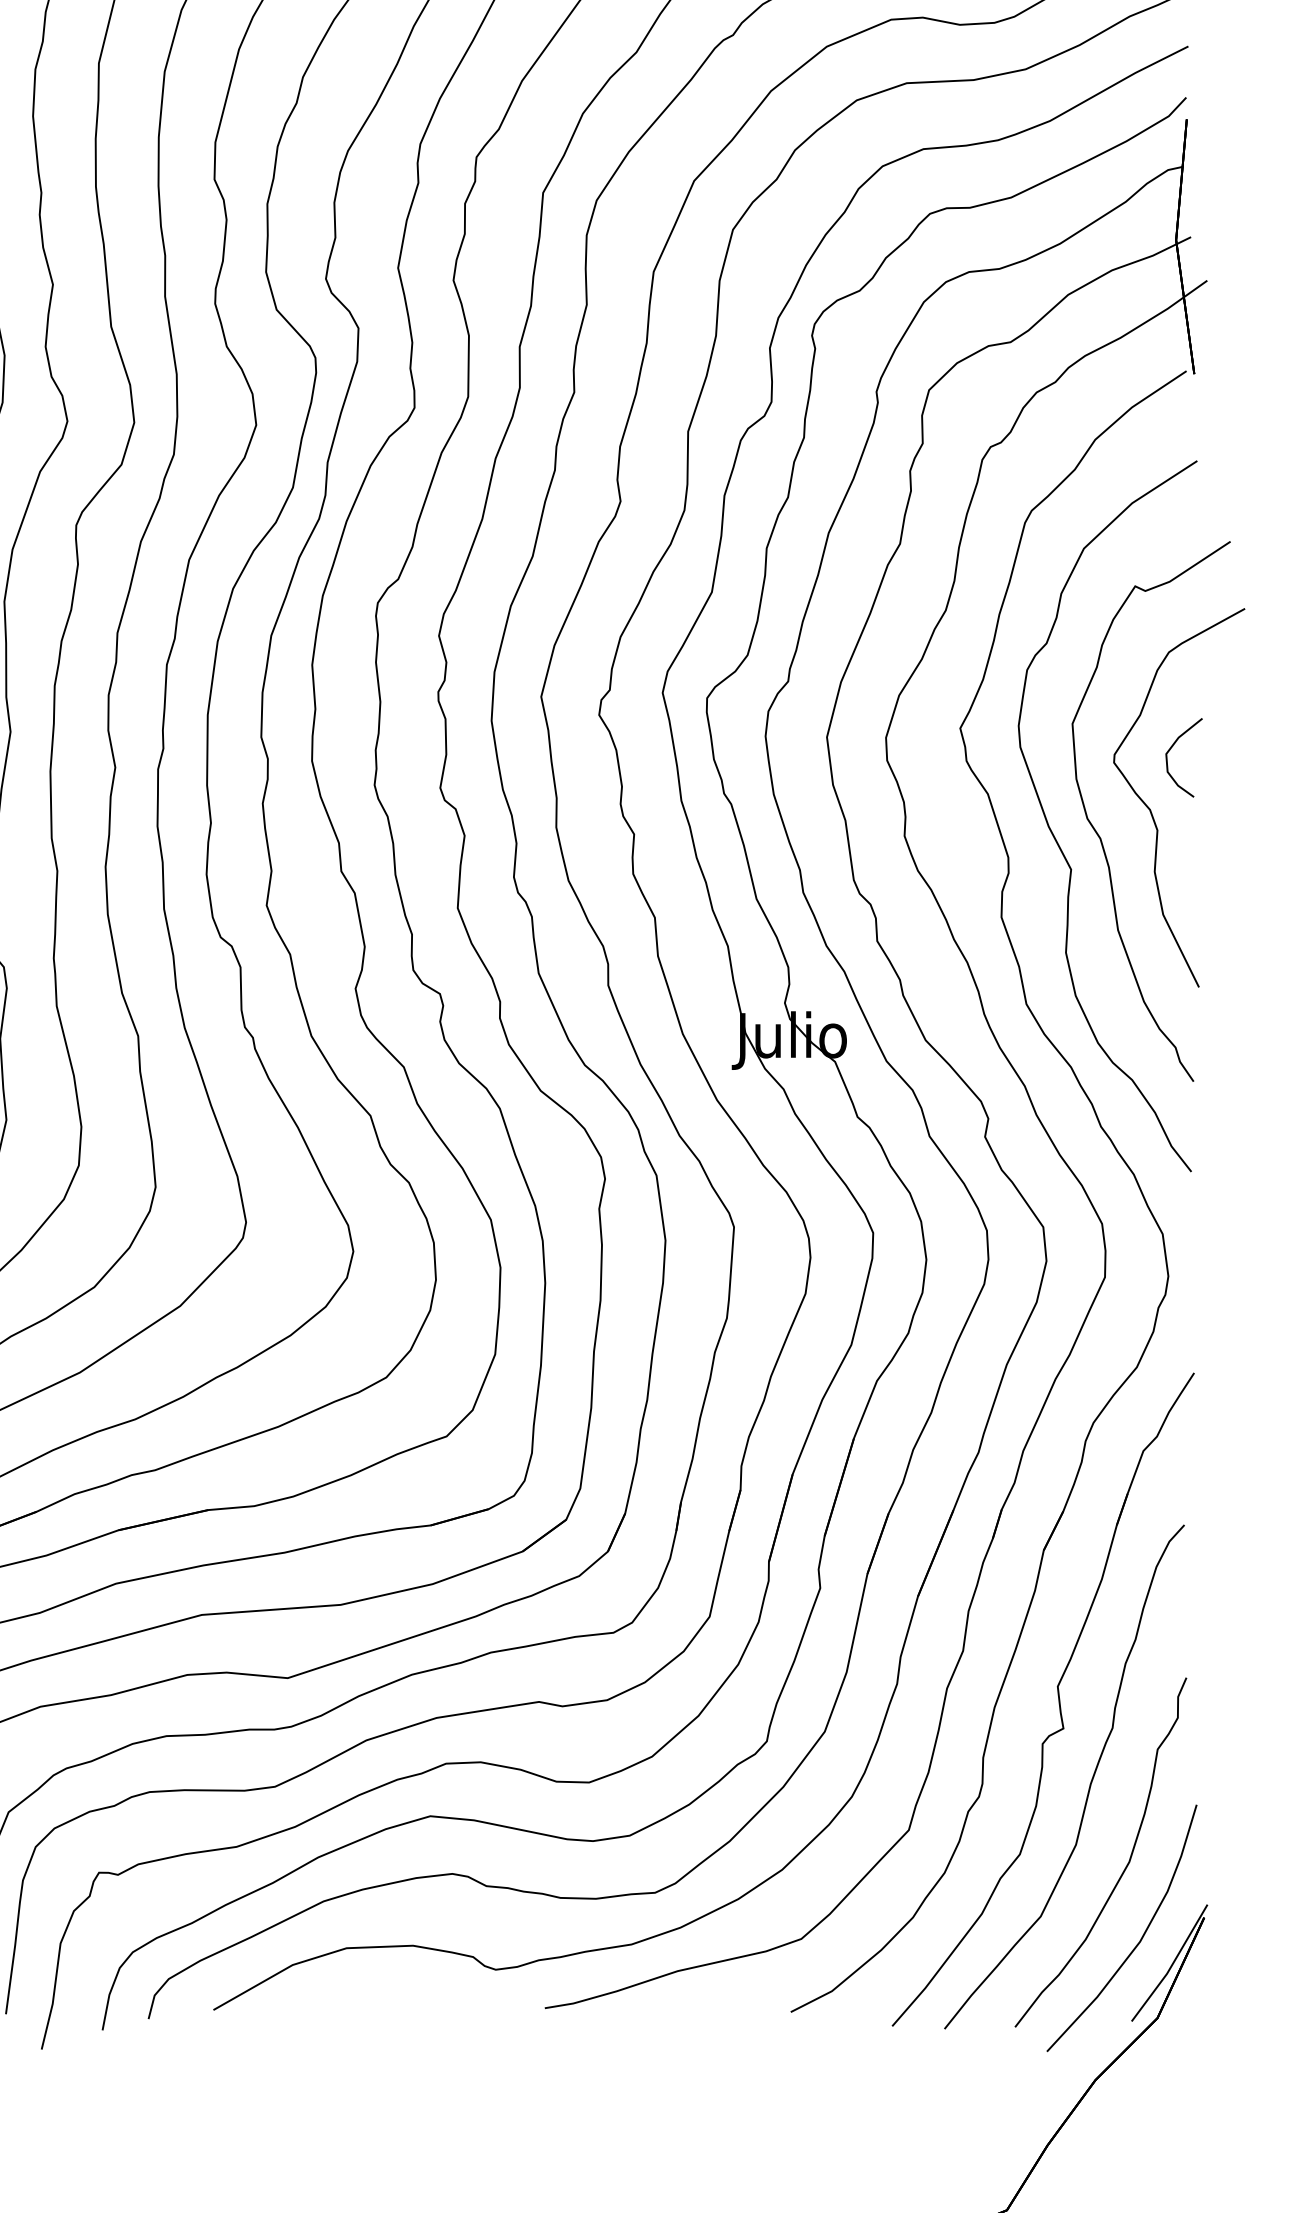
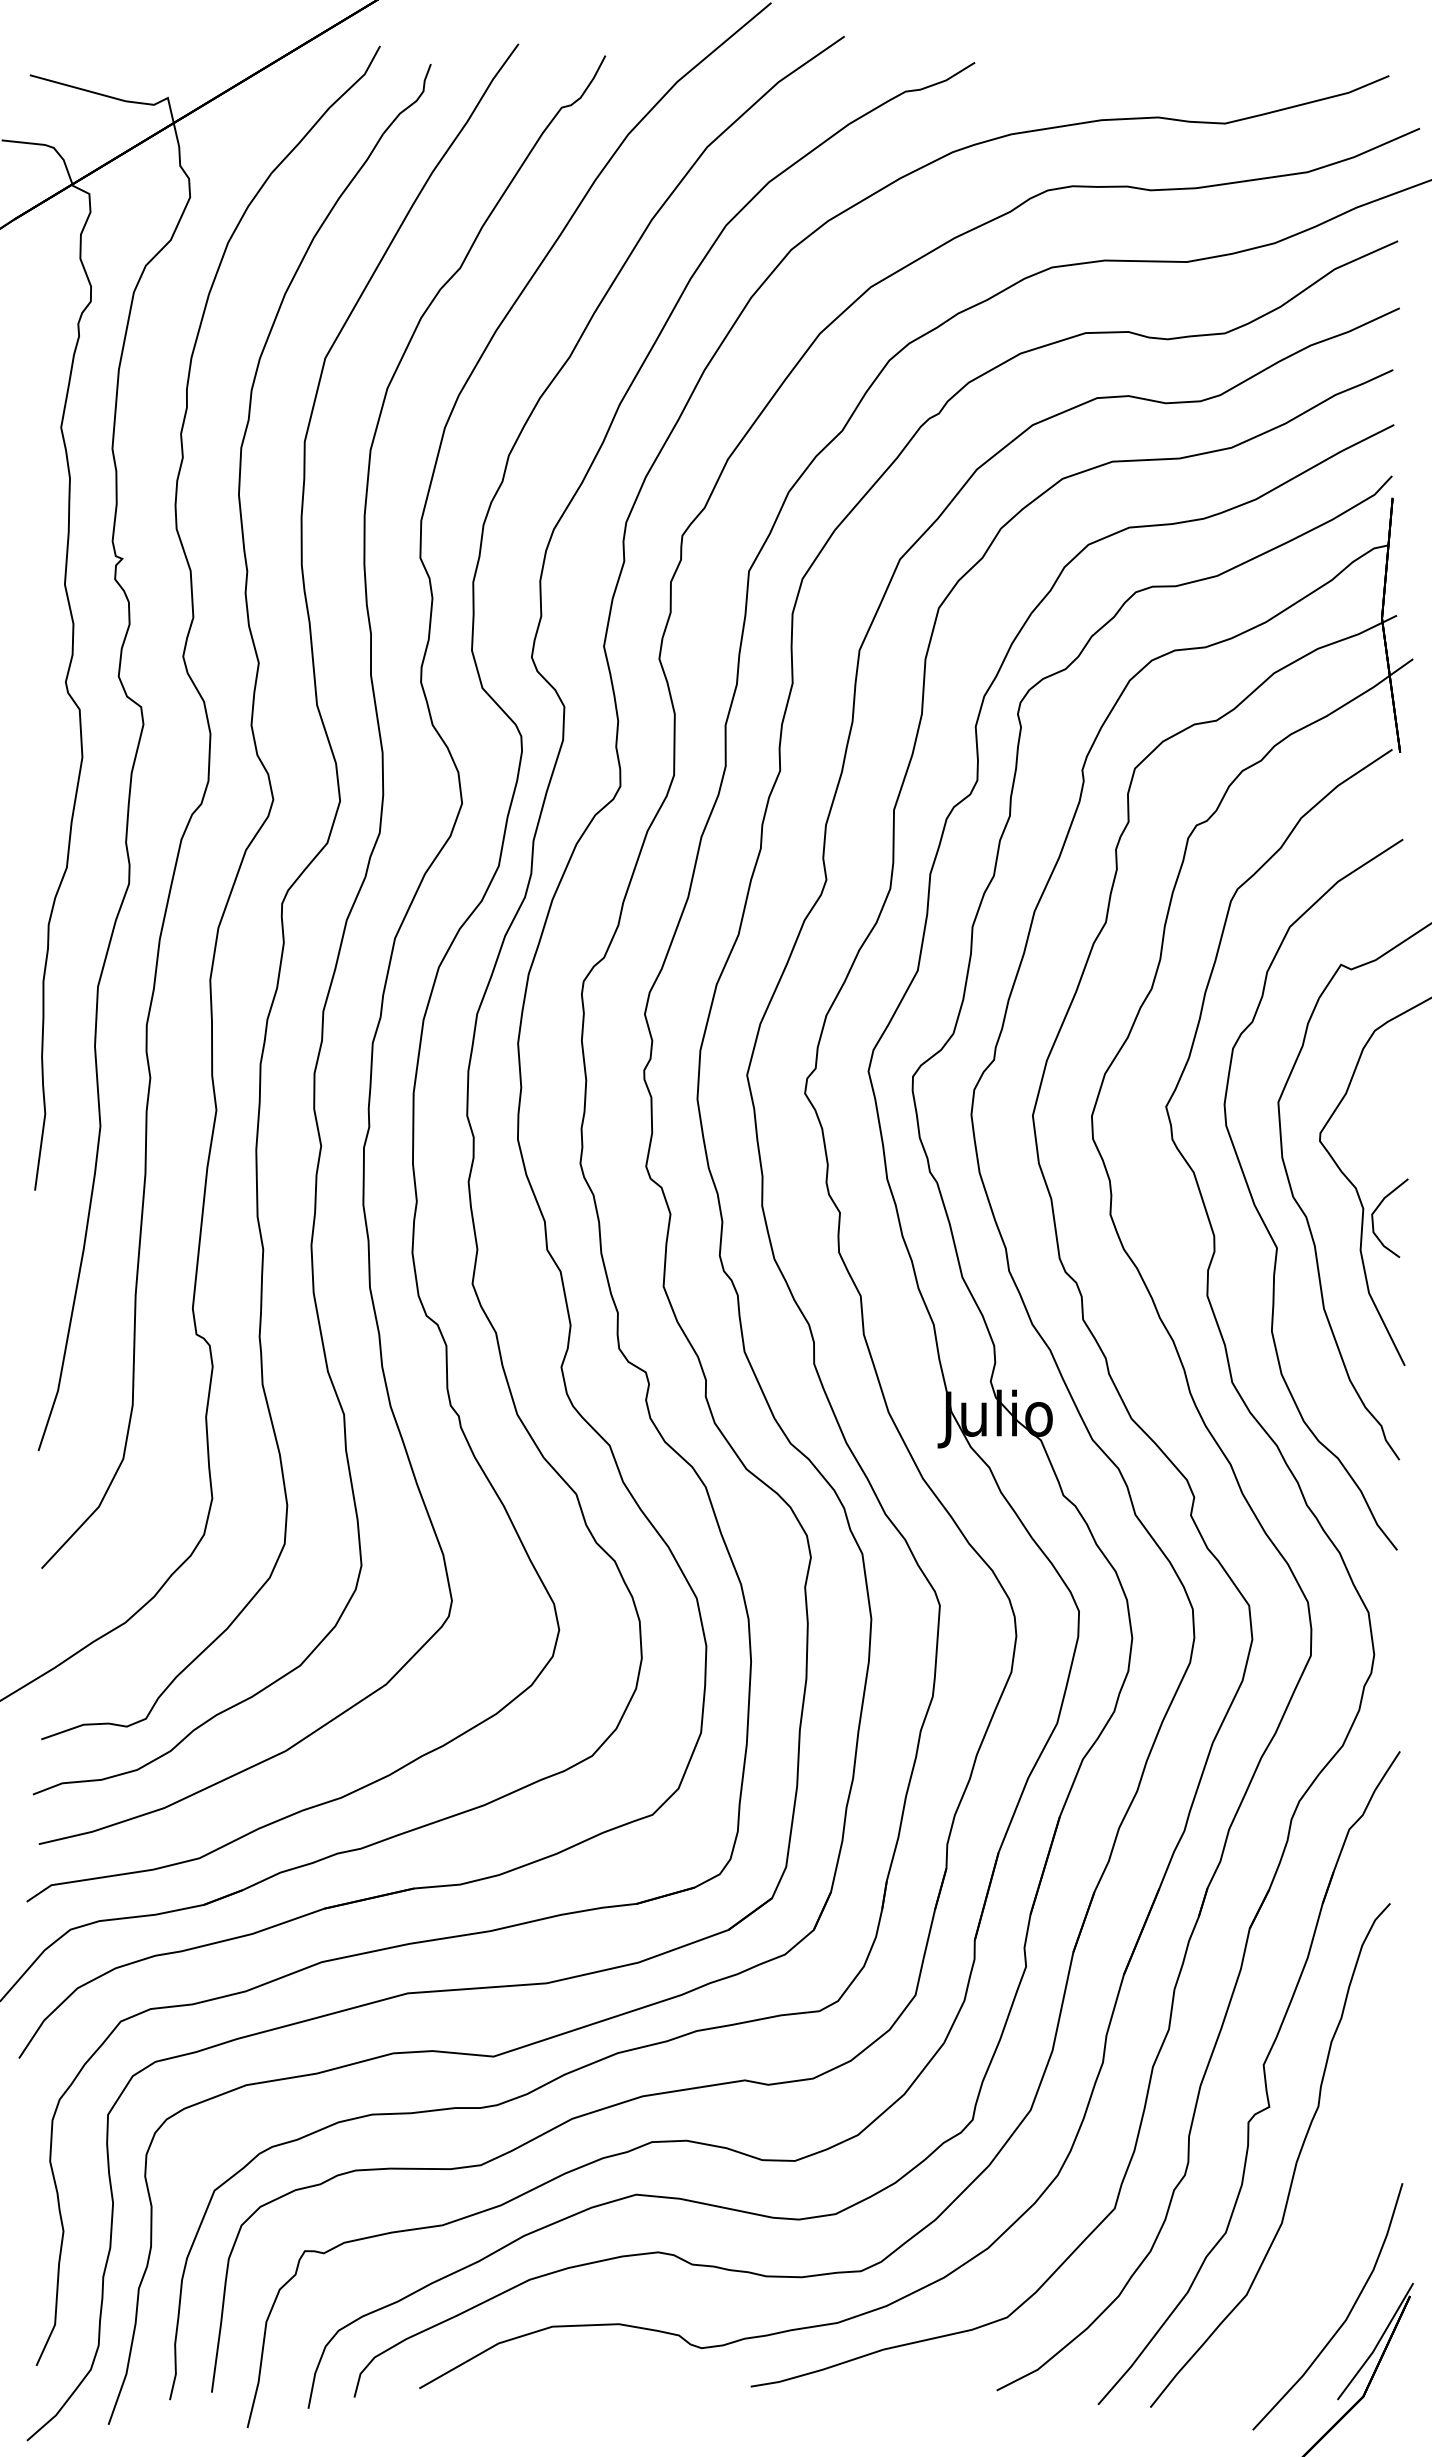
part: (1171, 749) -> (1377, 1209), moved
part: (1125, 1866) -> (1331, 2244), removed

